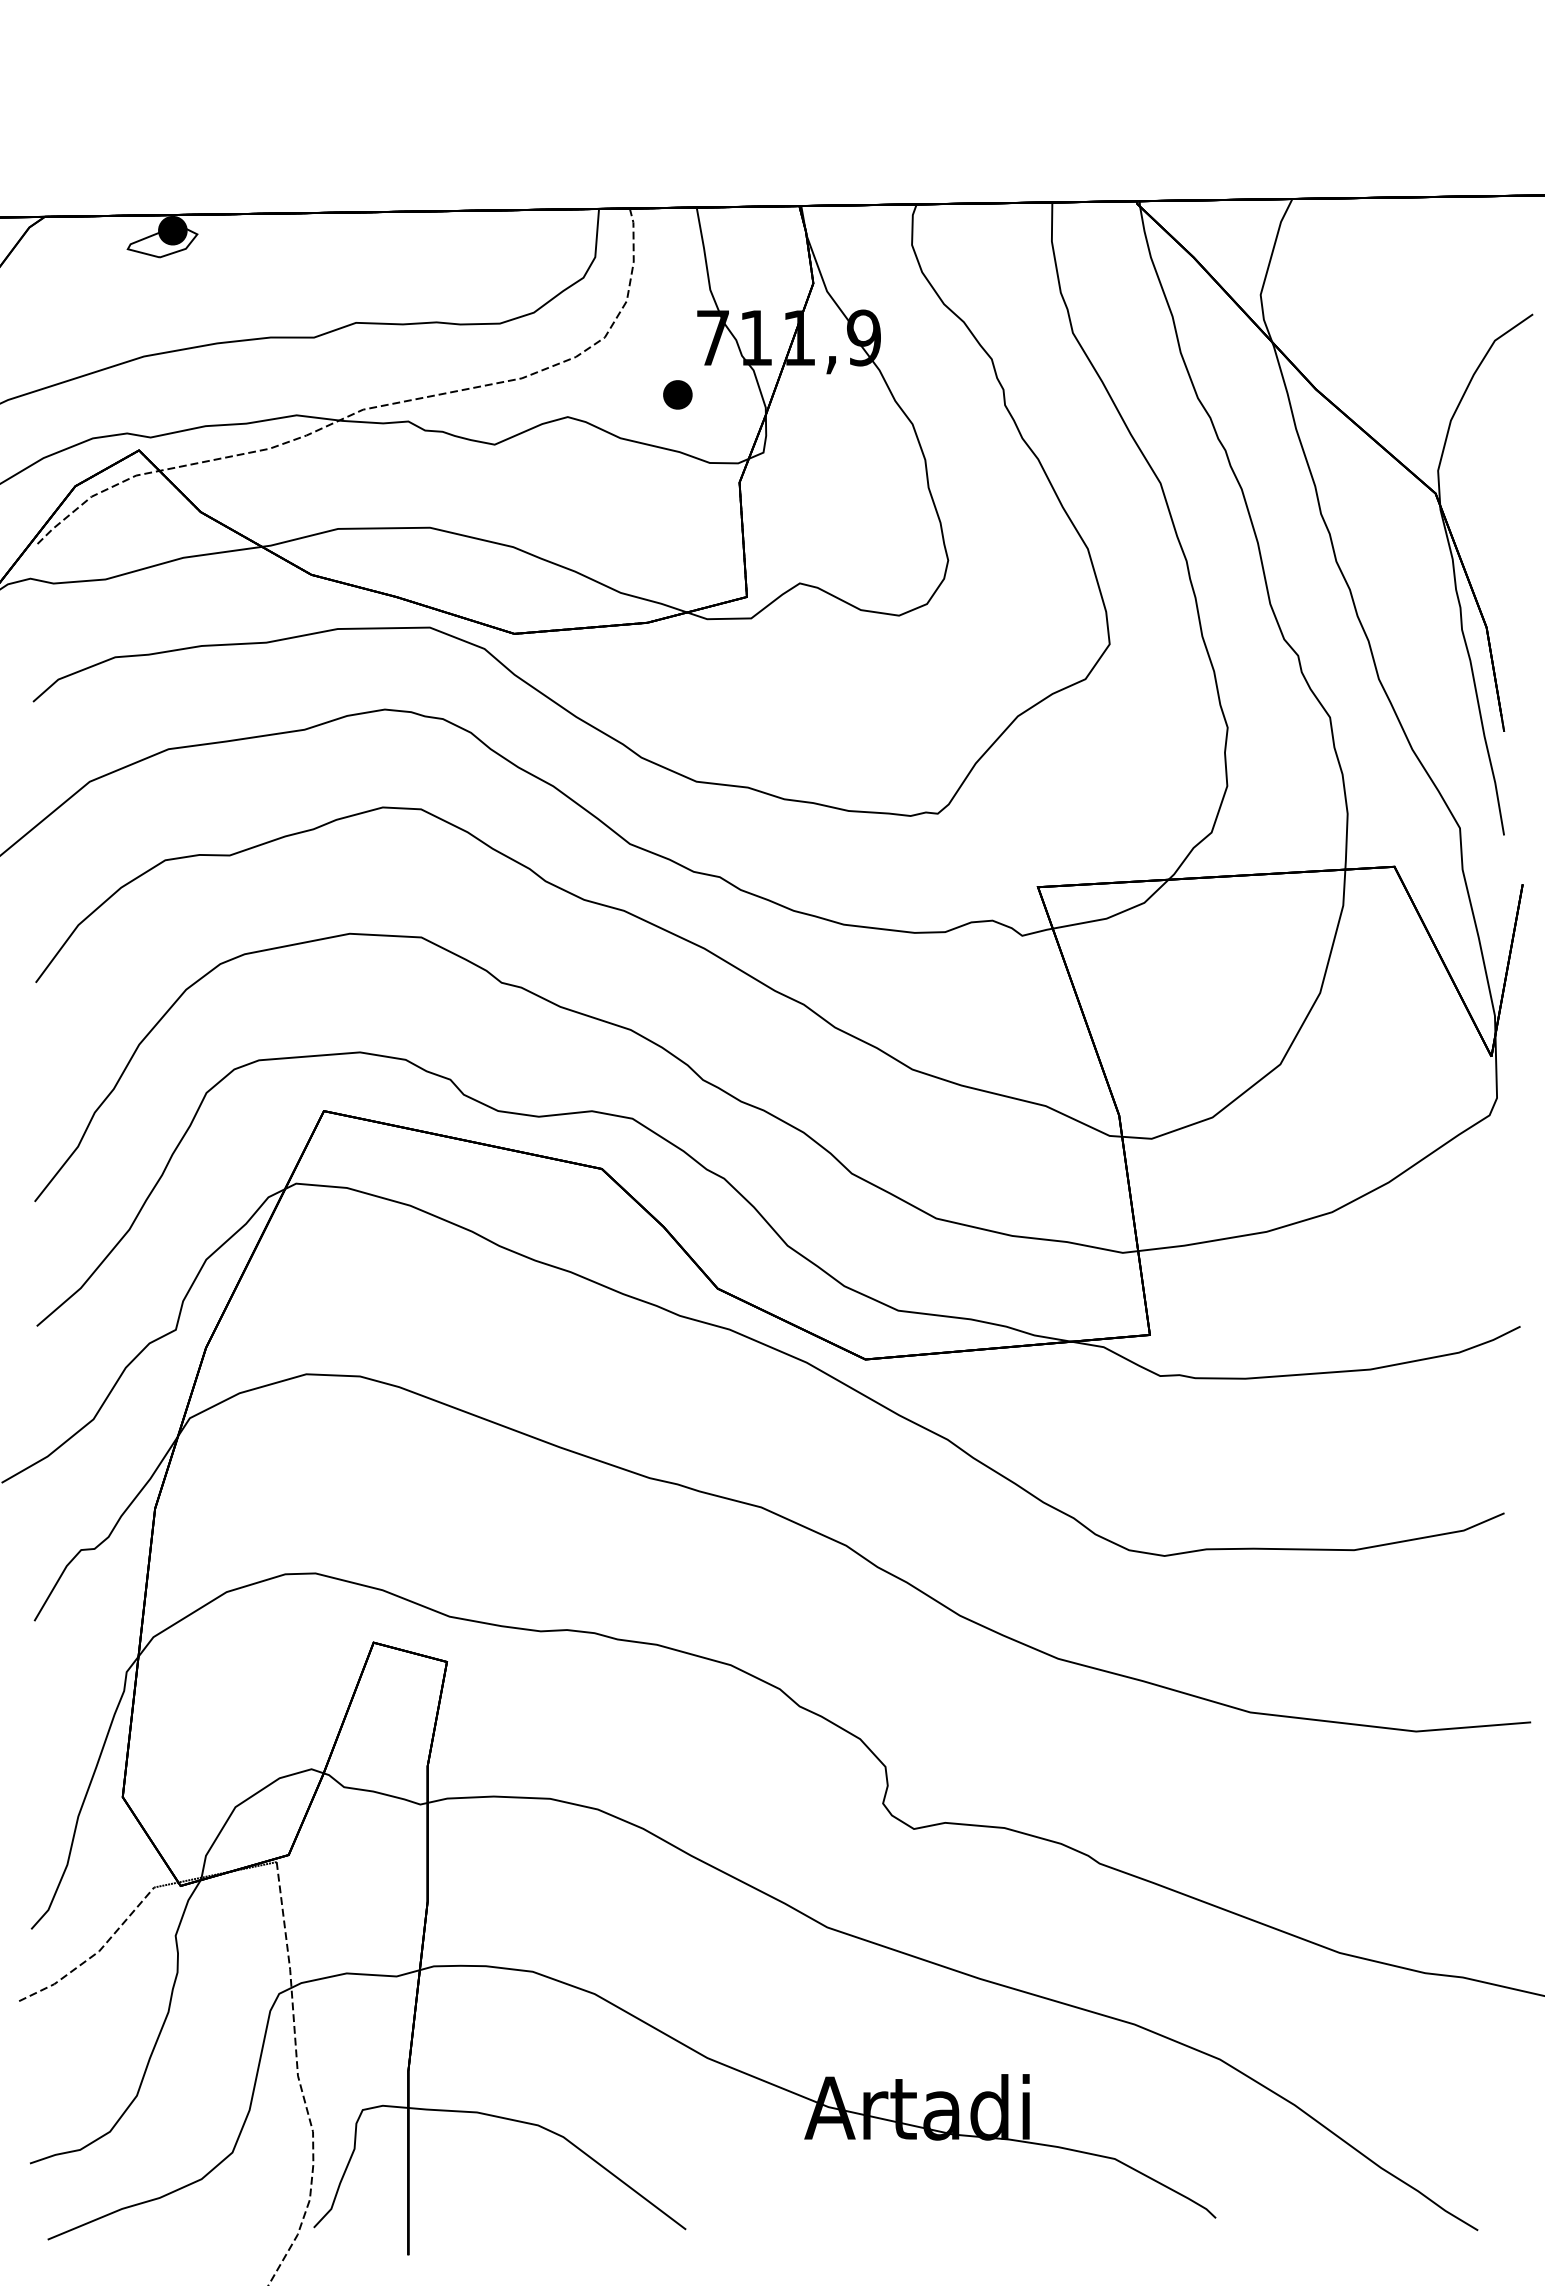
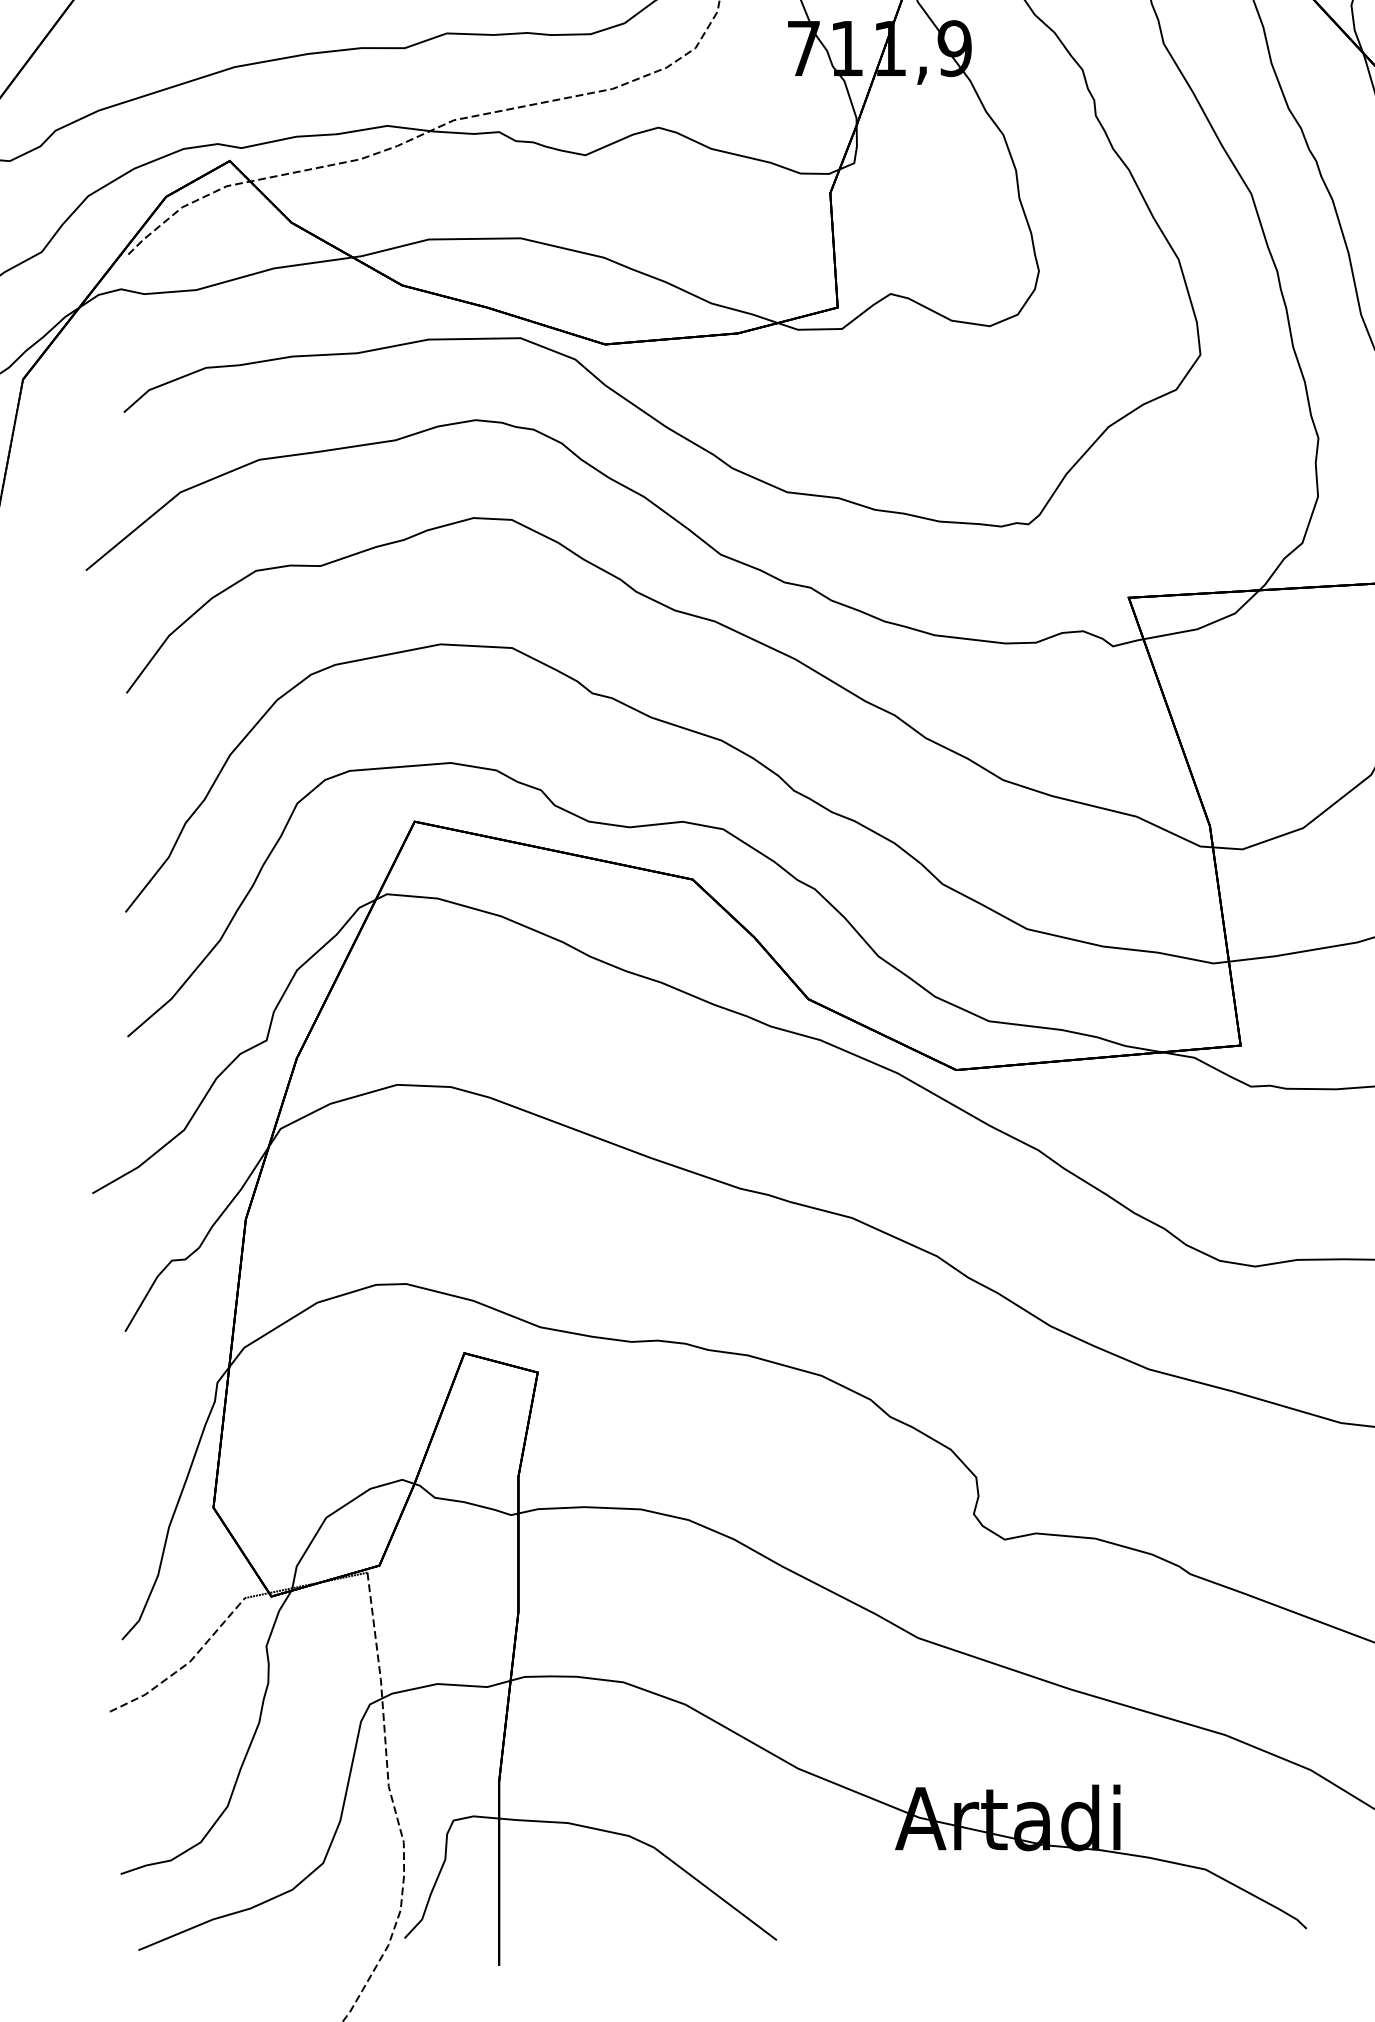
part: (677, 394) -> (768, 105), removed

